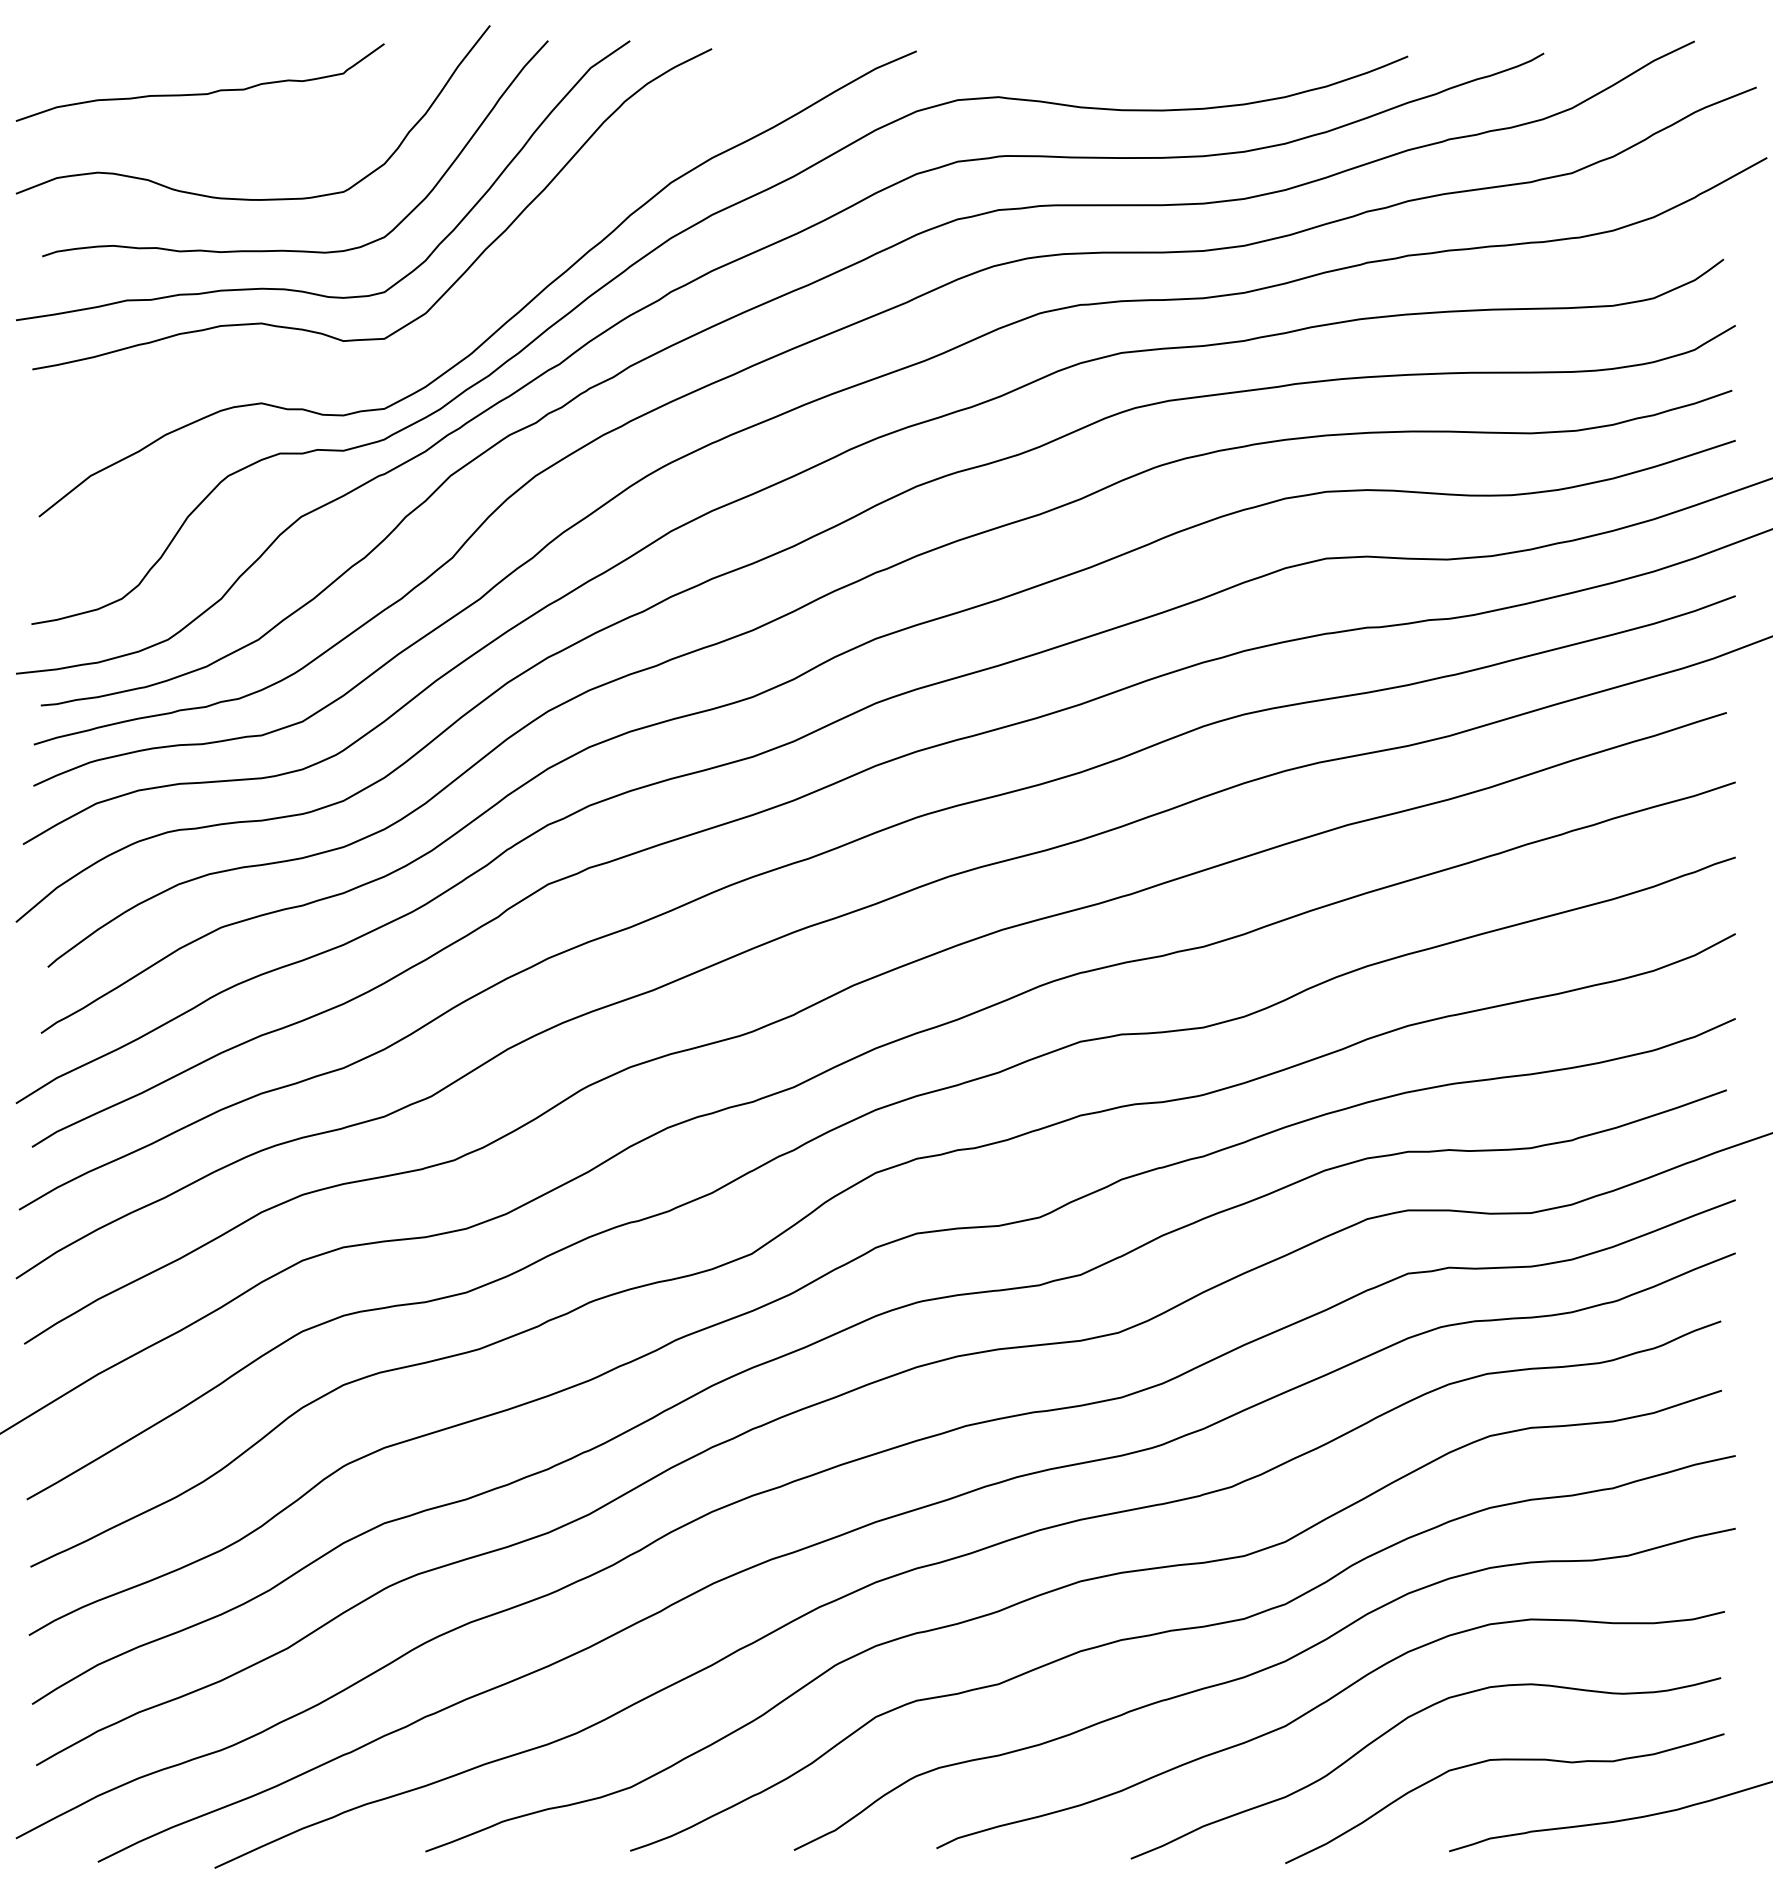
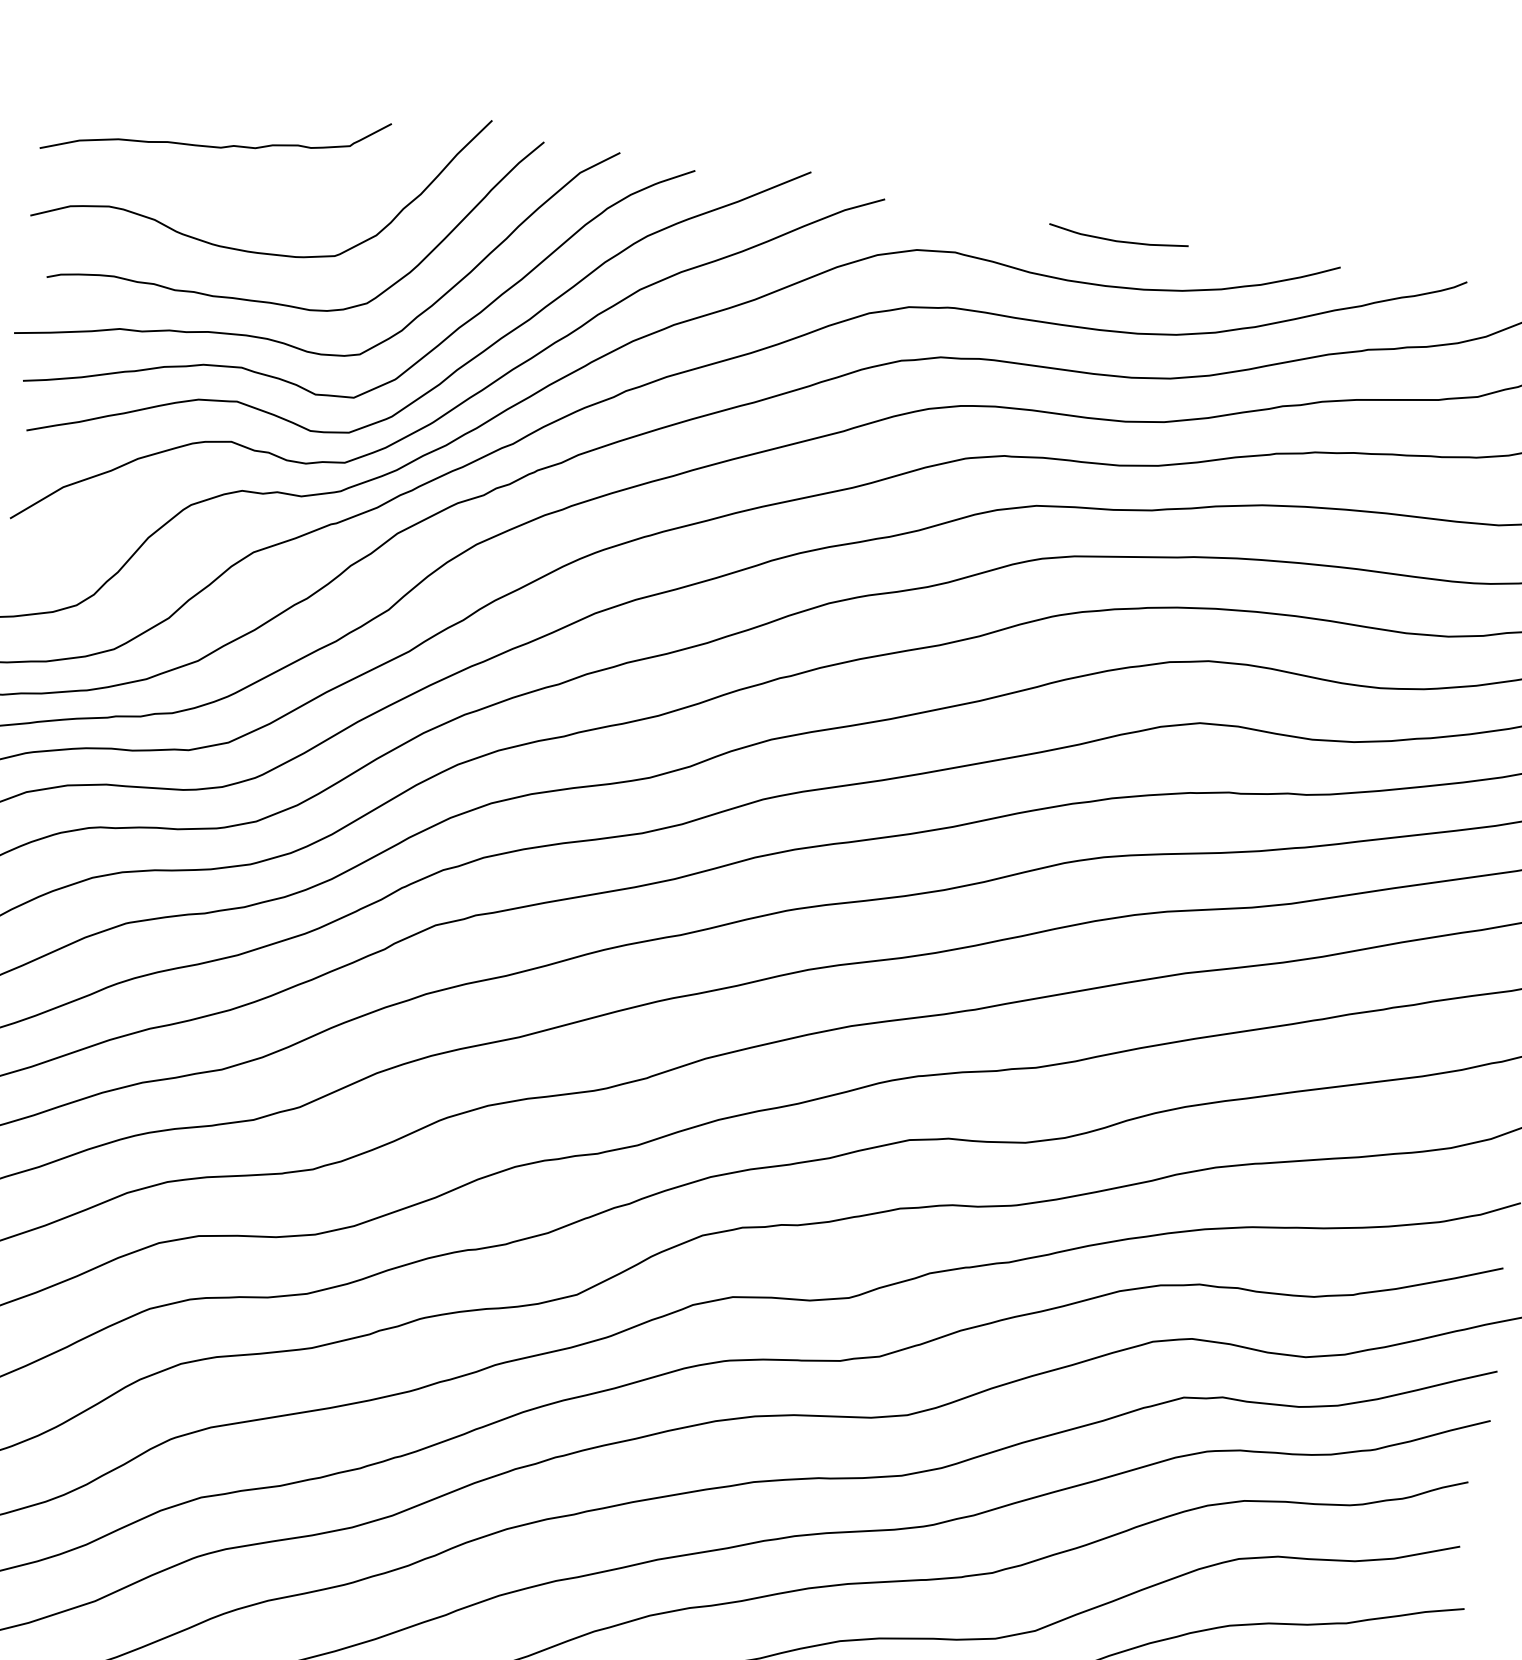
curve: (1168, 60) -> (1117, 240), added
curve: (497, 285) -> (465, 362), added

